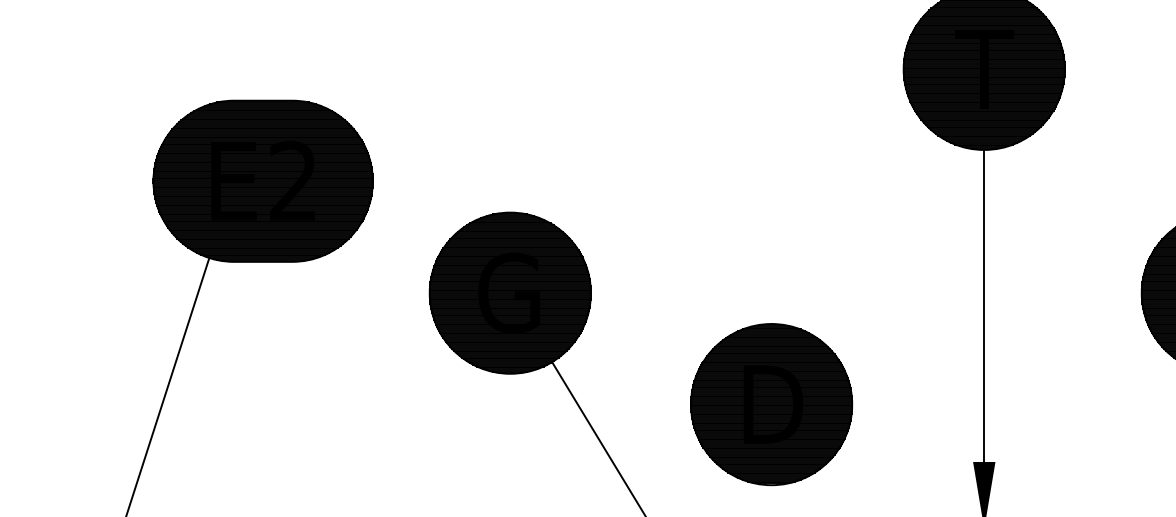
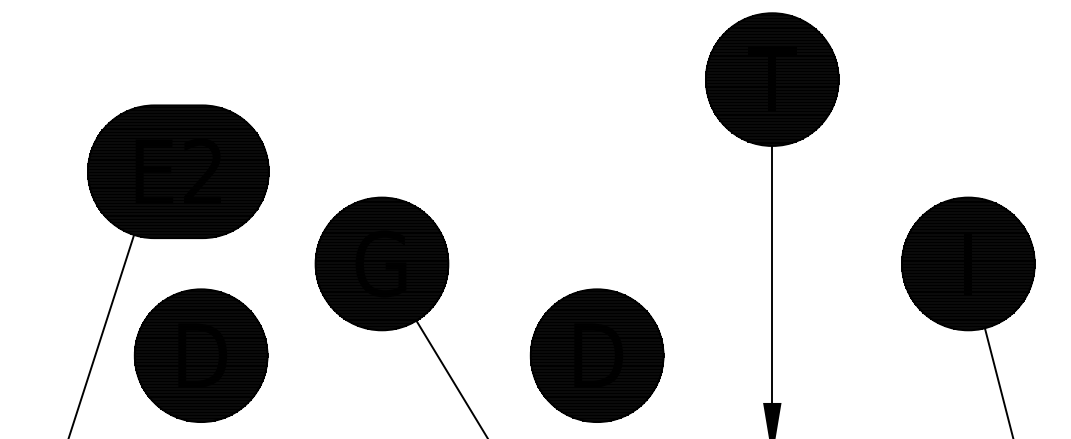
part: (289, 404) -> (200, 355), added

